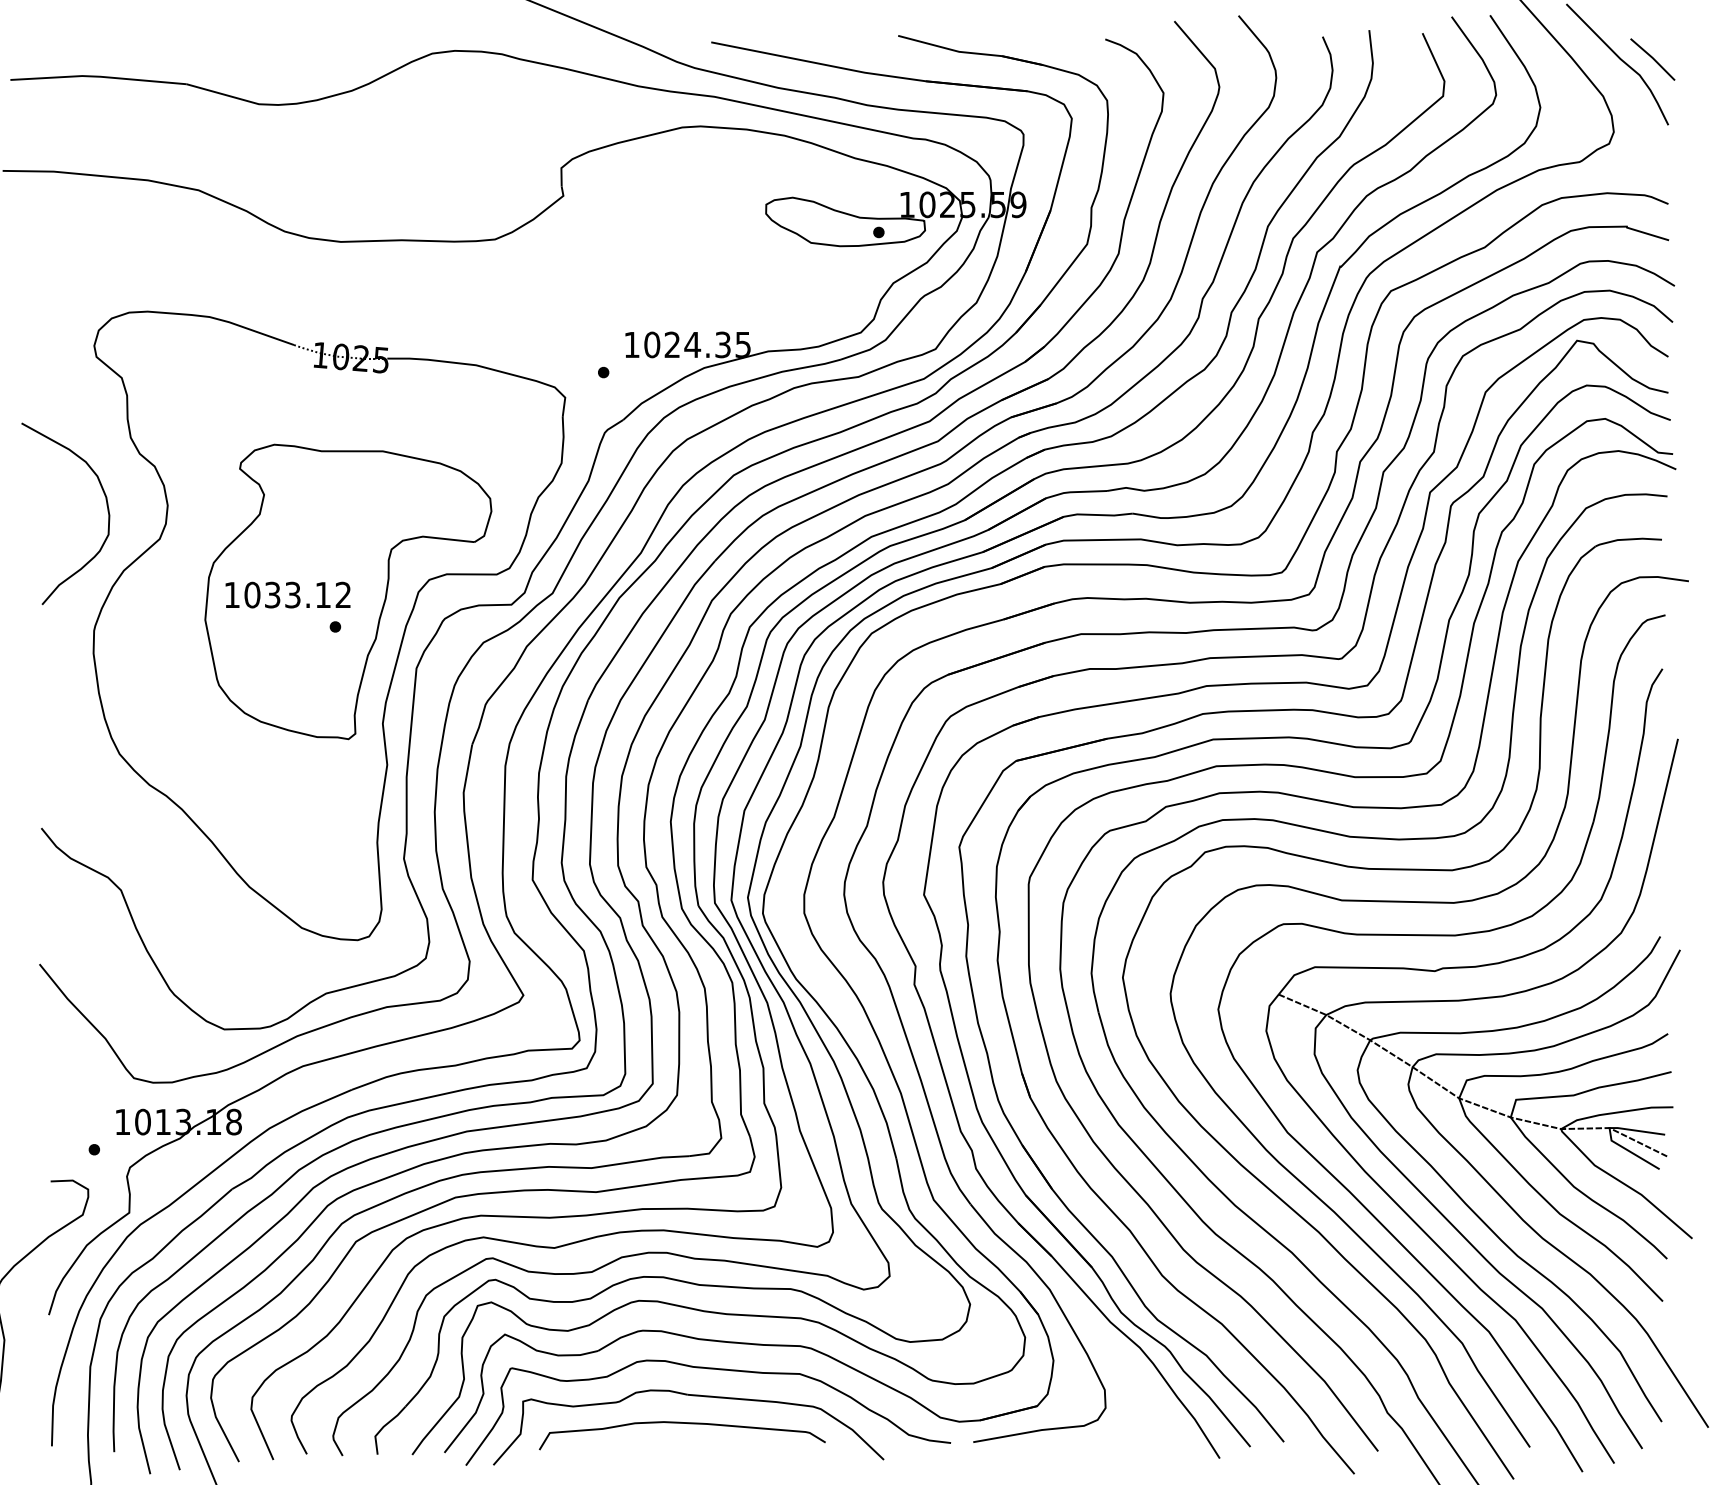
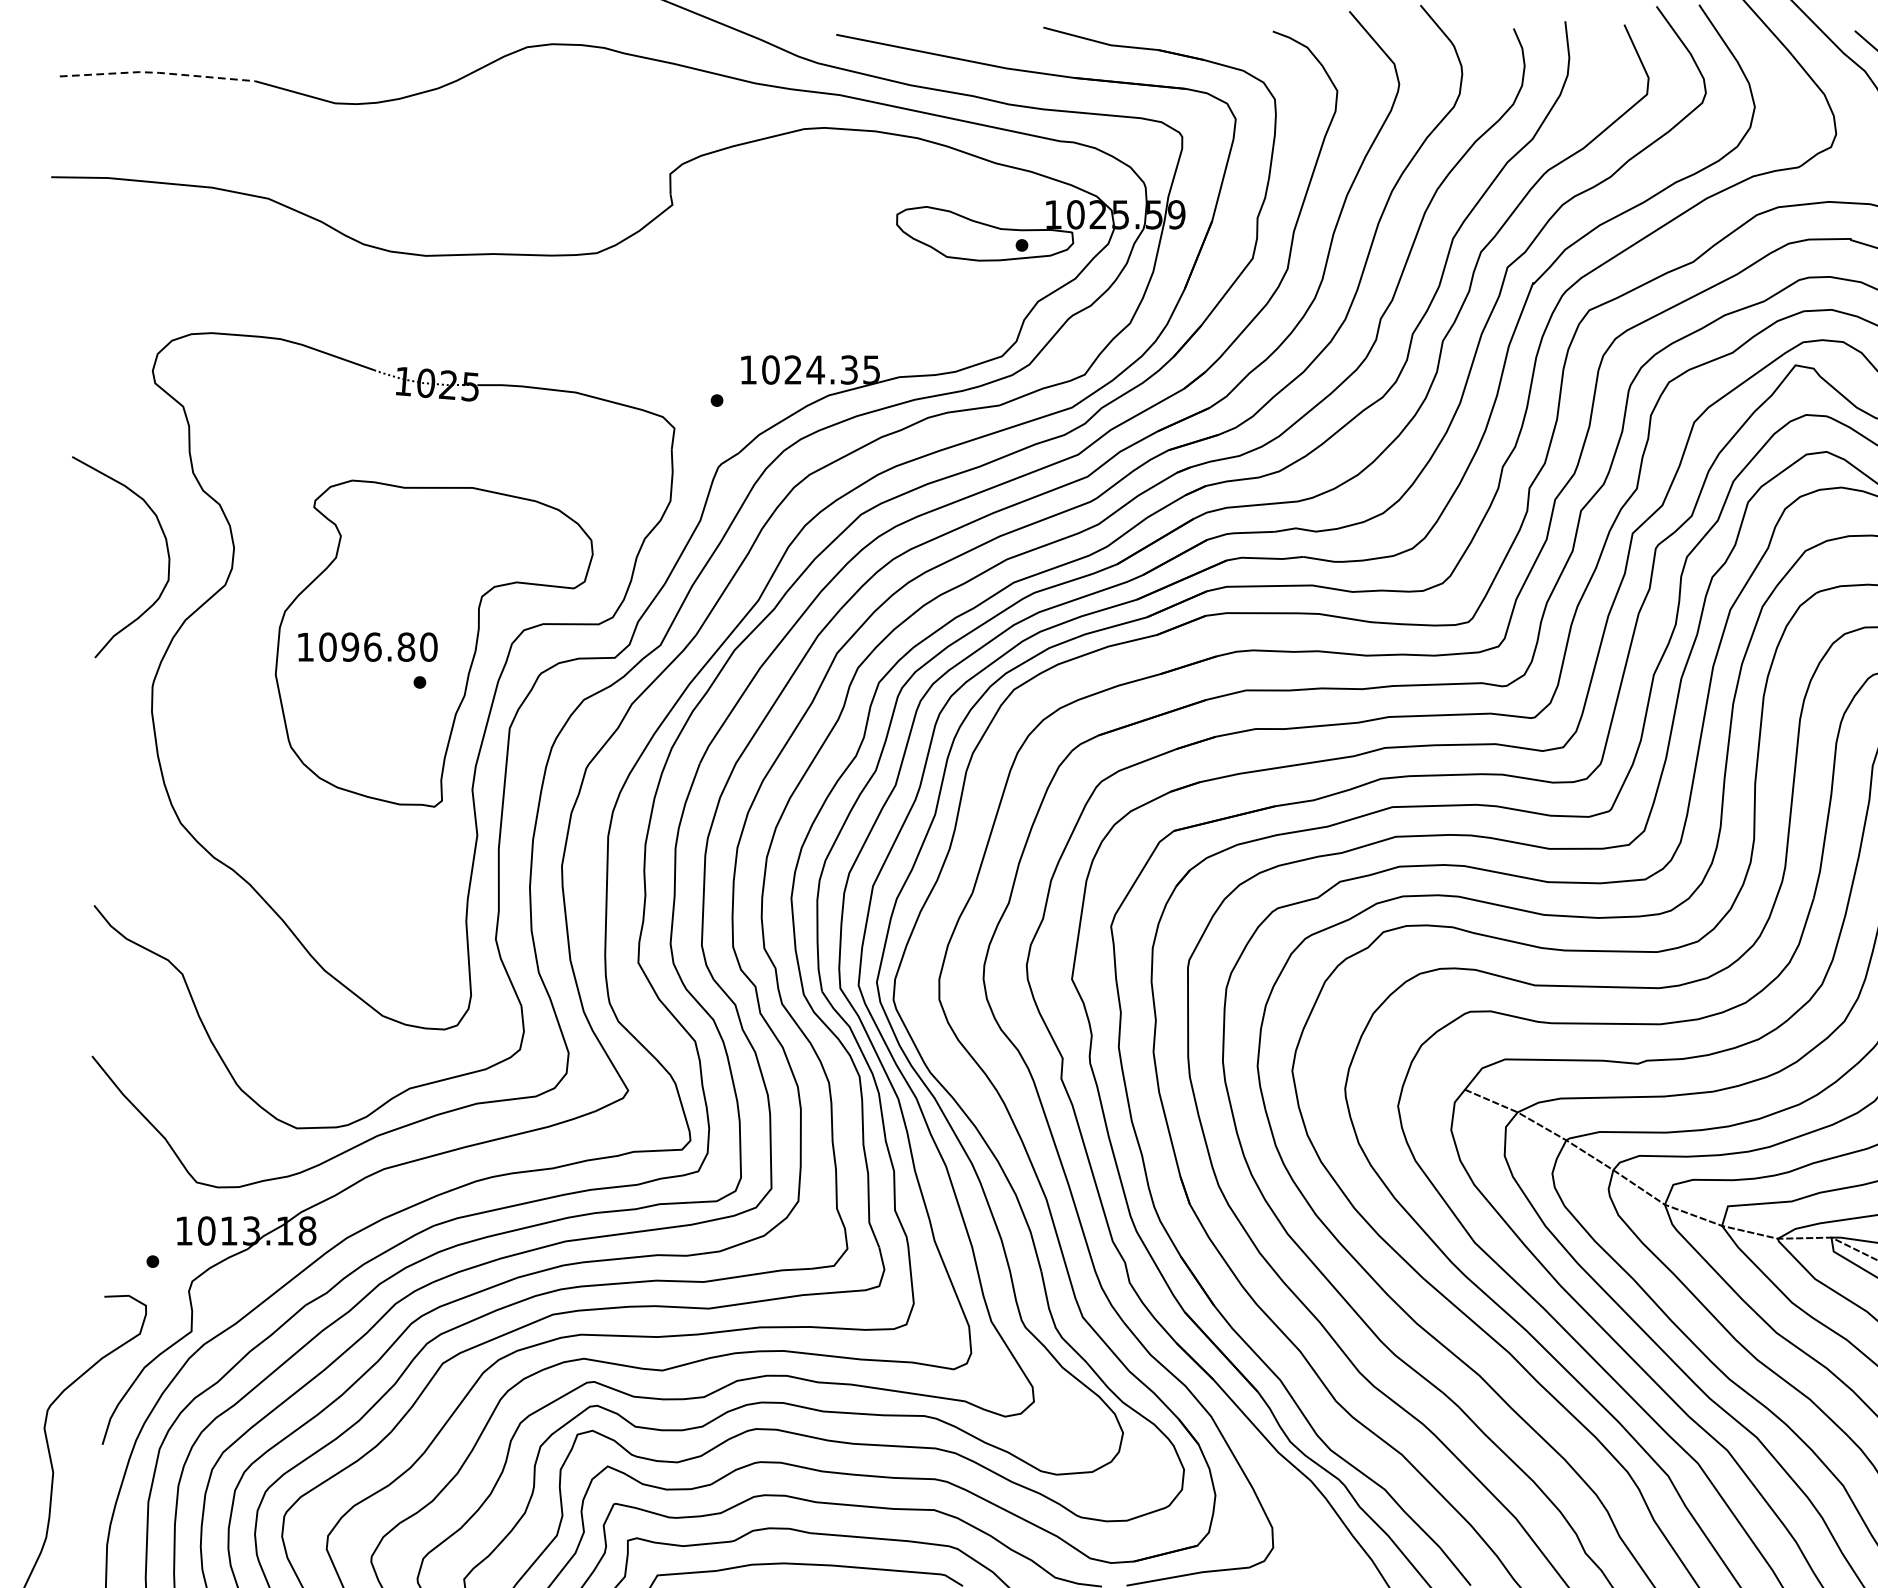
line: (98, 76) -> (157, 72), solid -> dashed
text: (307, 594) -> (388, 646), 1033.12 -> 1096.80

